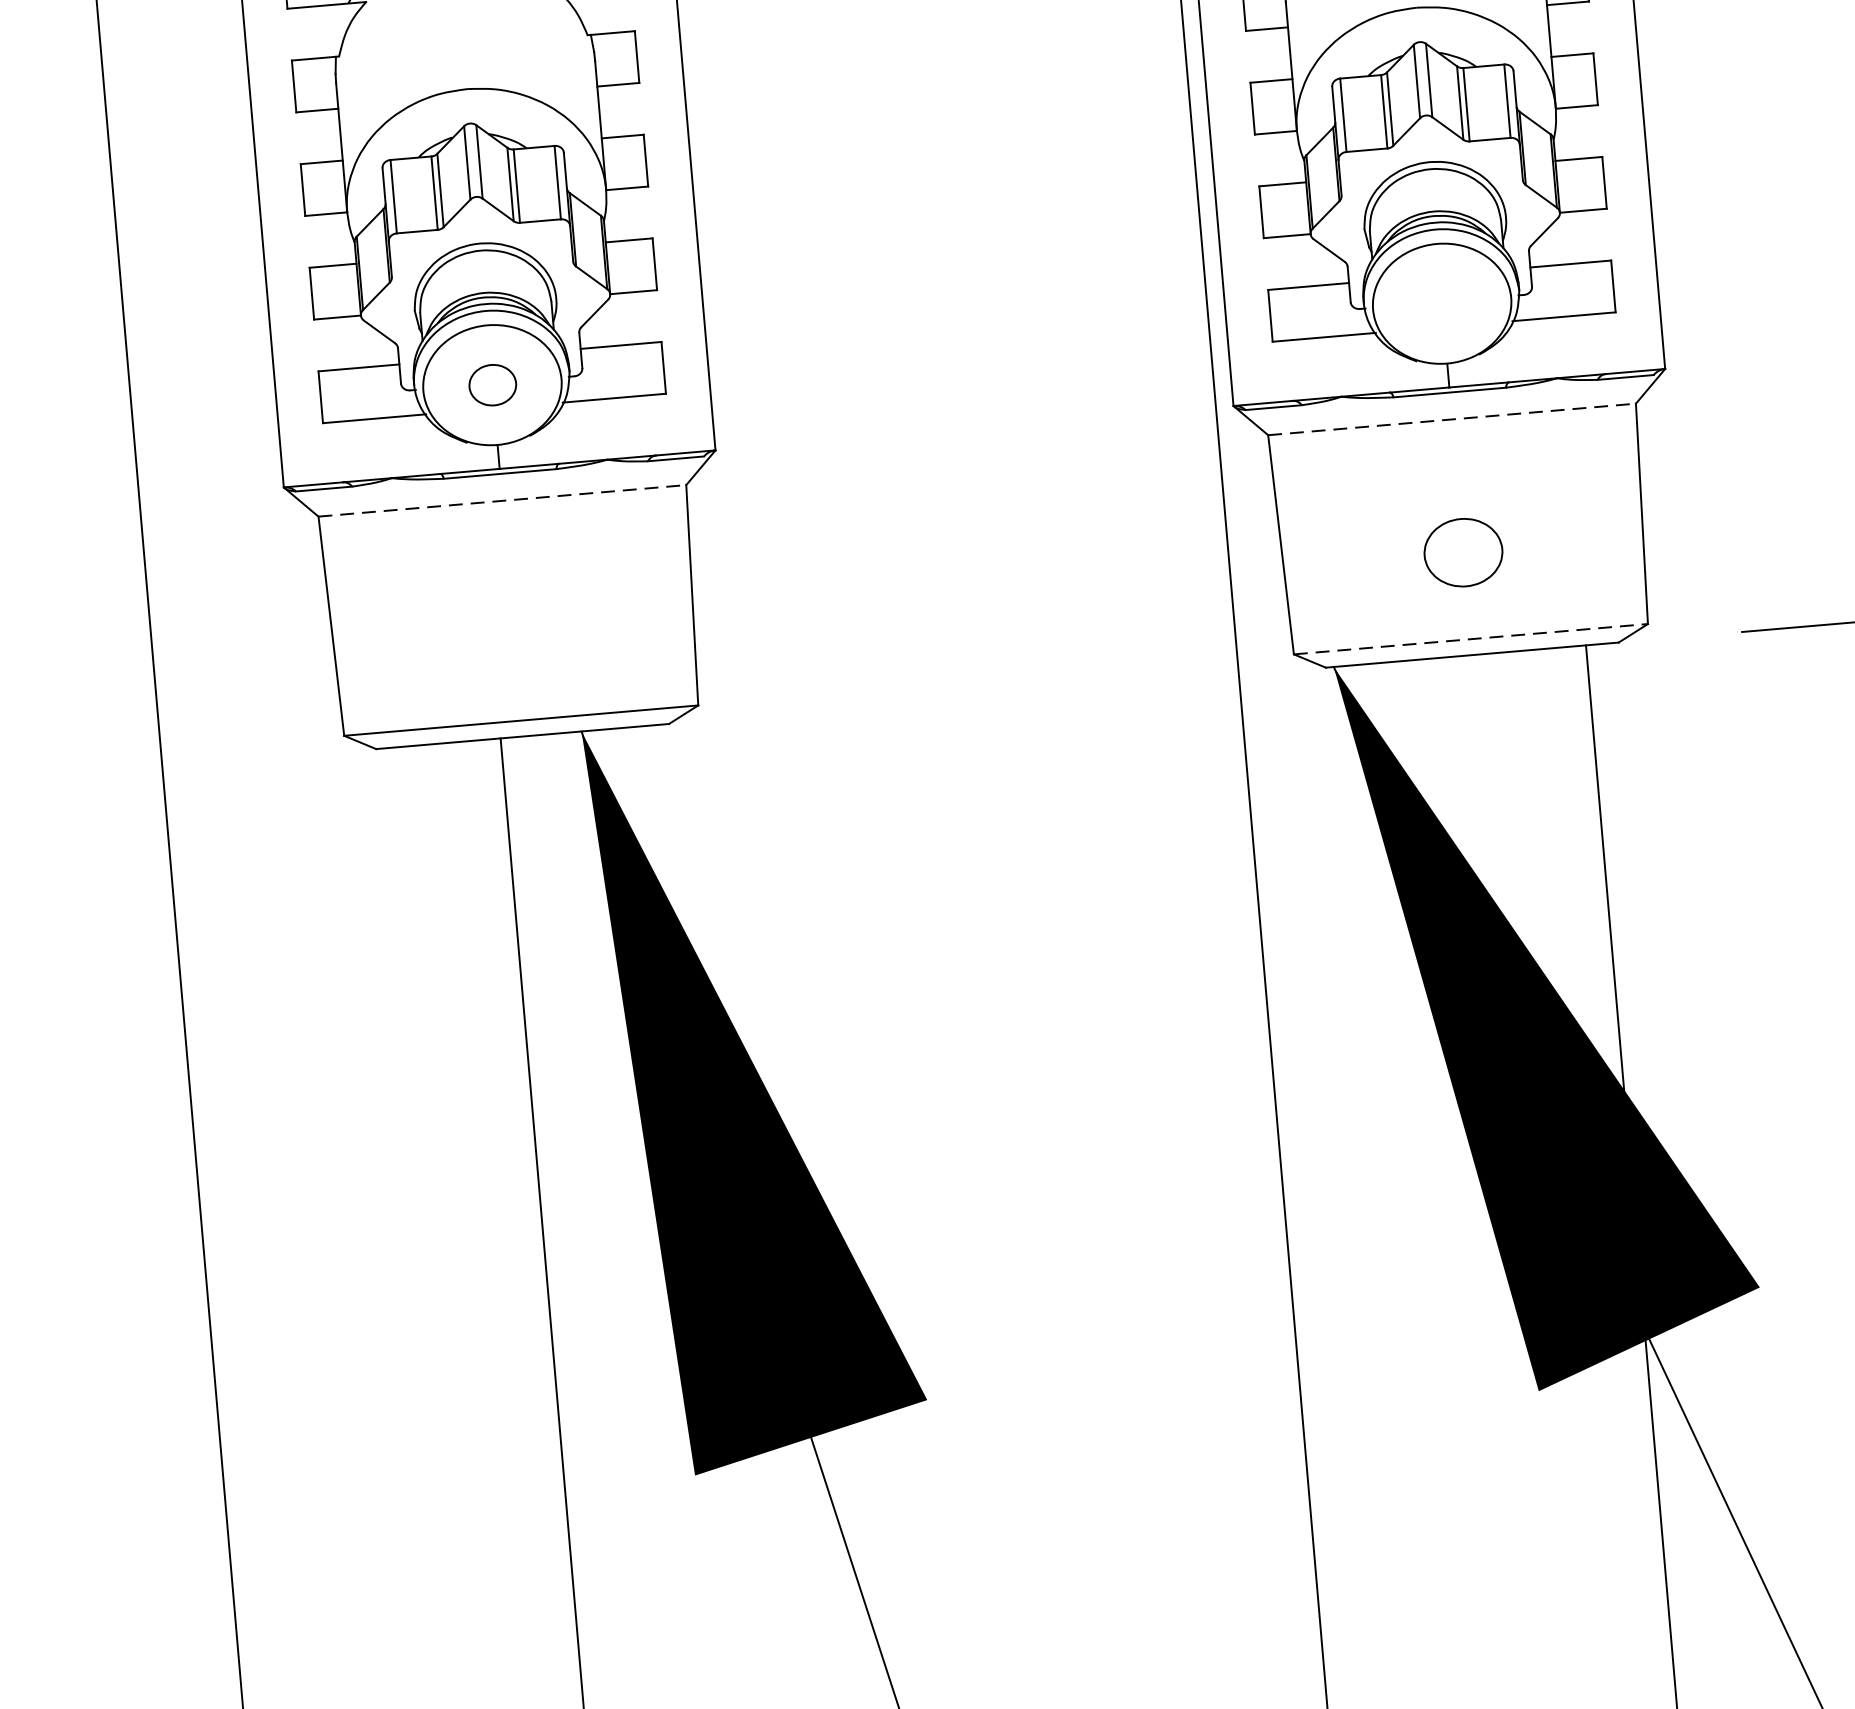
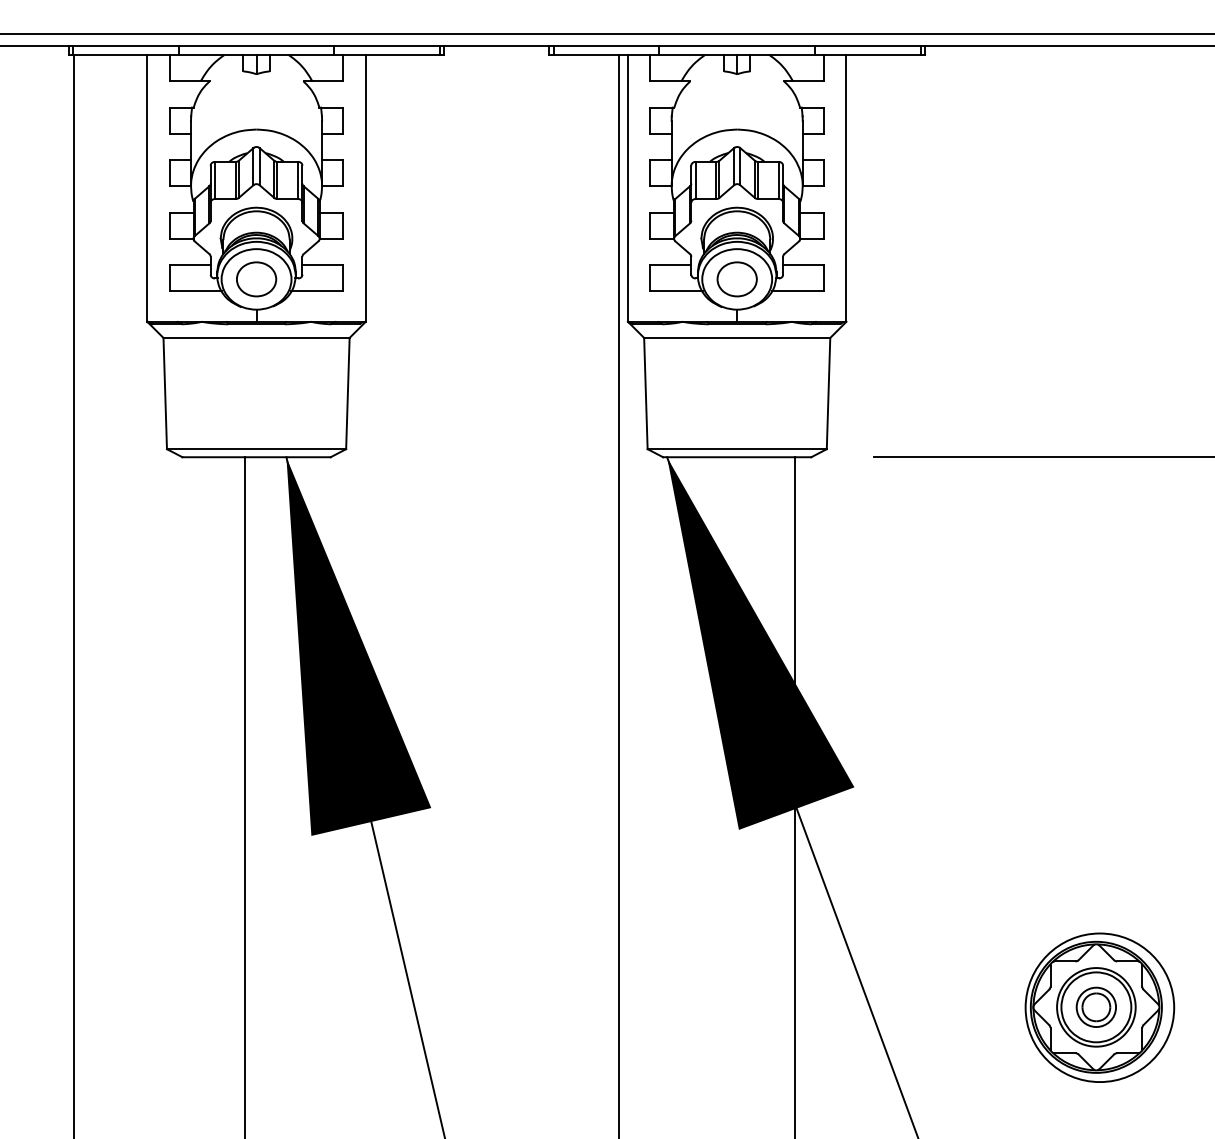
part: (492, 385) -> (256, 279), size x1.67
line: (1452, 418) -> (737, 337), dashed -> solid
line: (504, 499) -> (257, 337), dashed -> solid
part: (1462, 553) -> (736, 279), moved
line: (1471, 639) -> (737, 449), dashed -> solid

